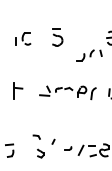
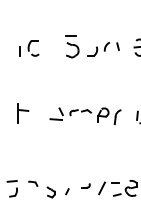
part: (89, 55) -> (103, 49), moved
part: (36, 136) -> (33, 183), moved
line: (53, 141) -> (67, 191), moved

